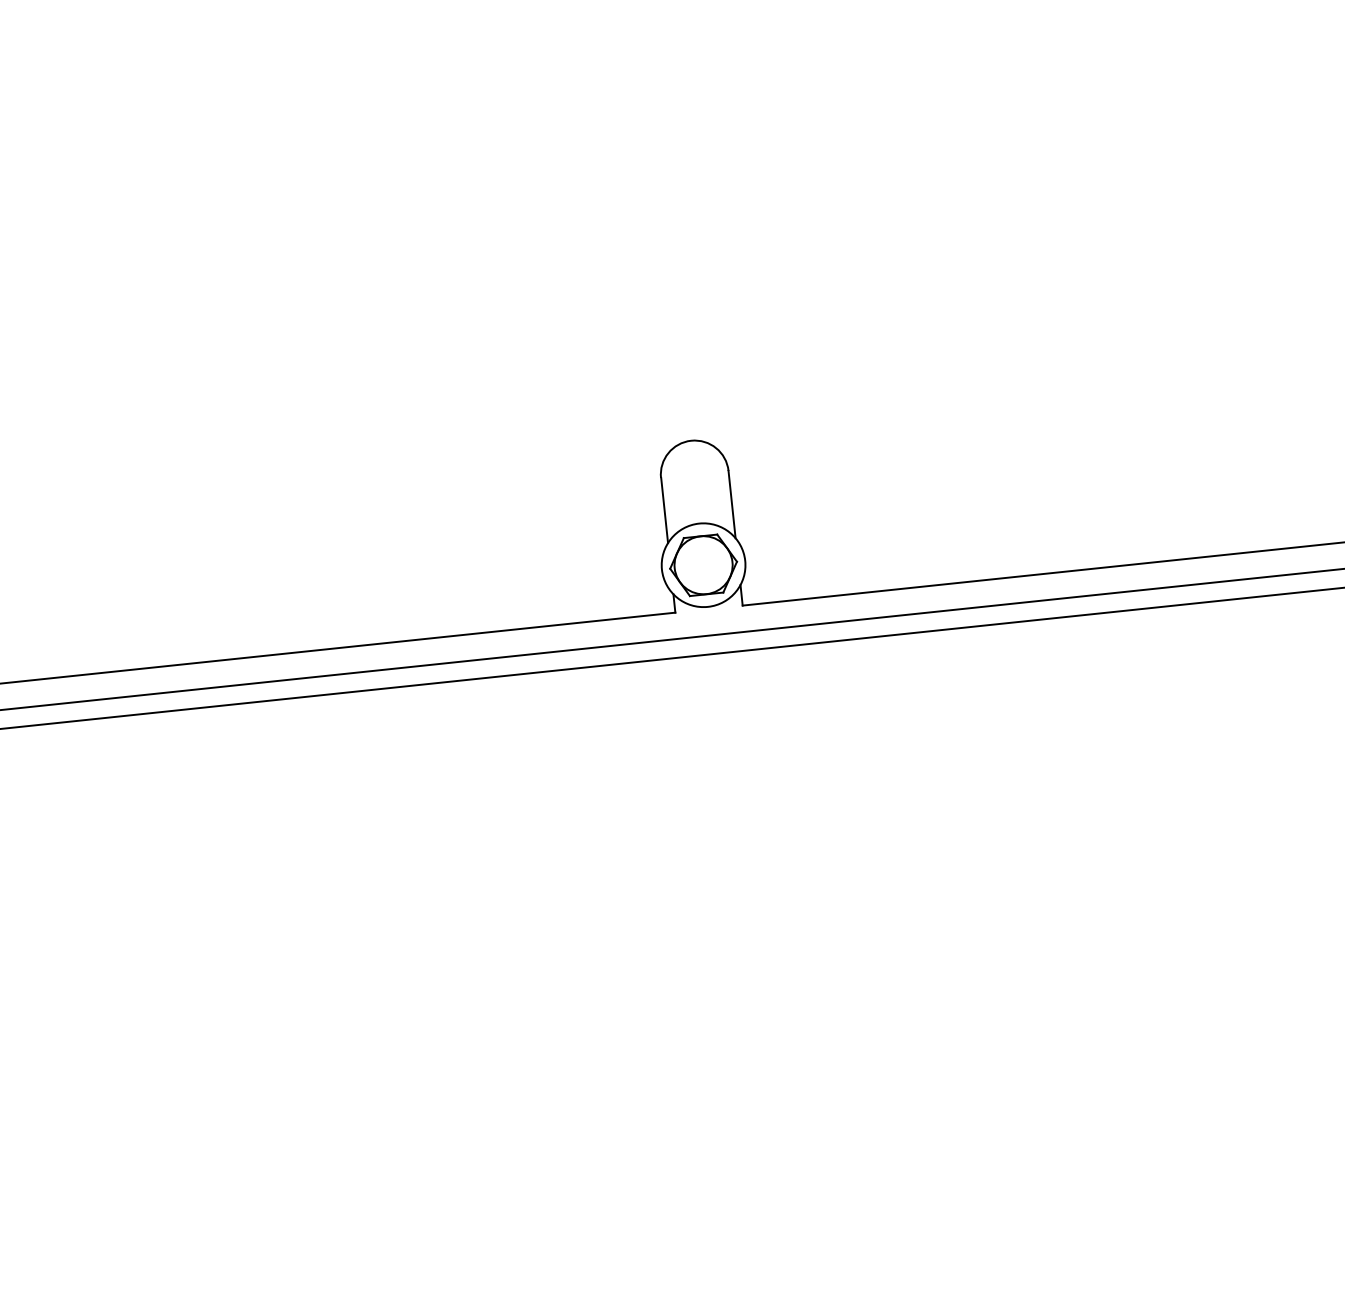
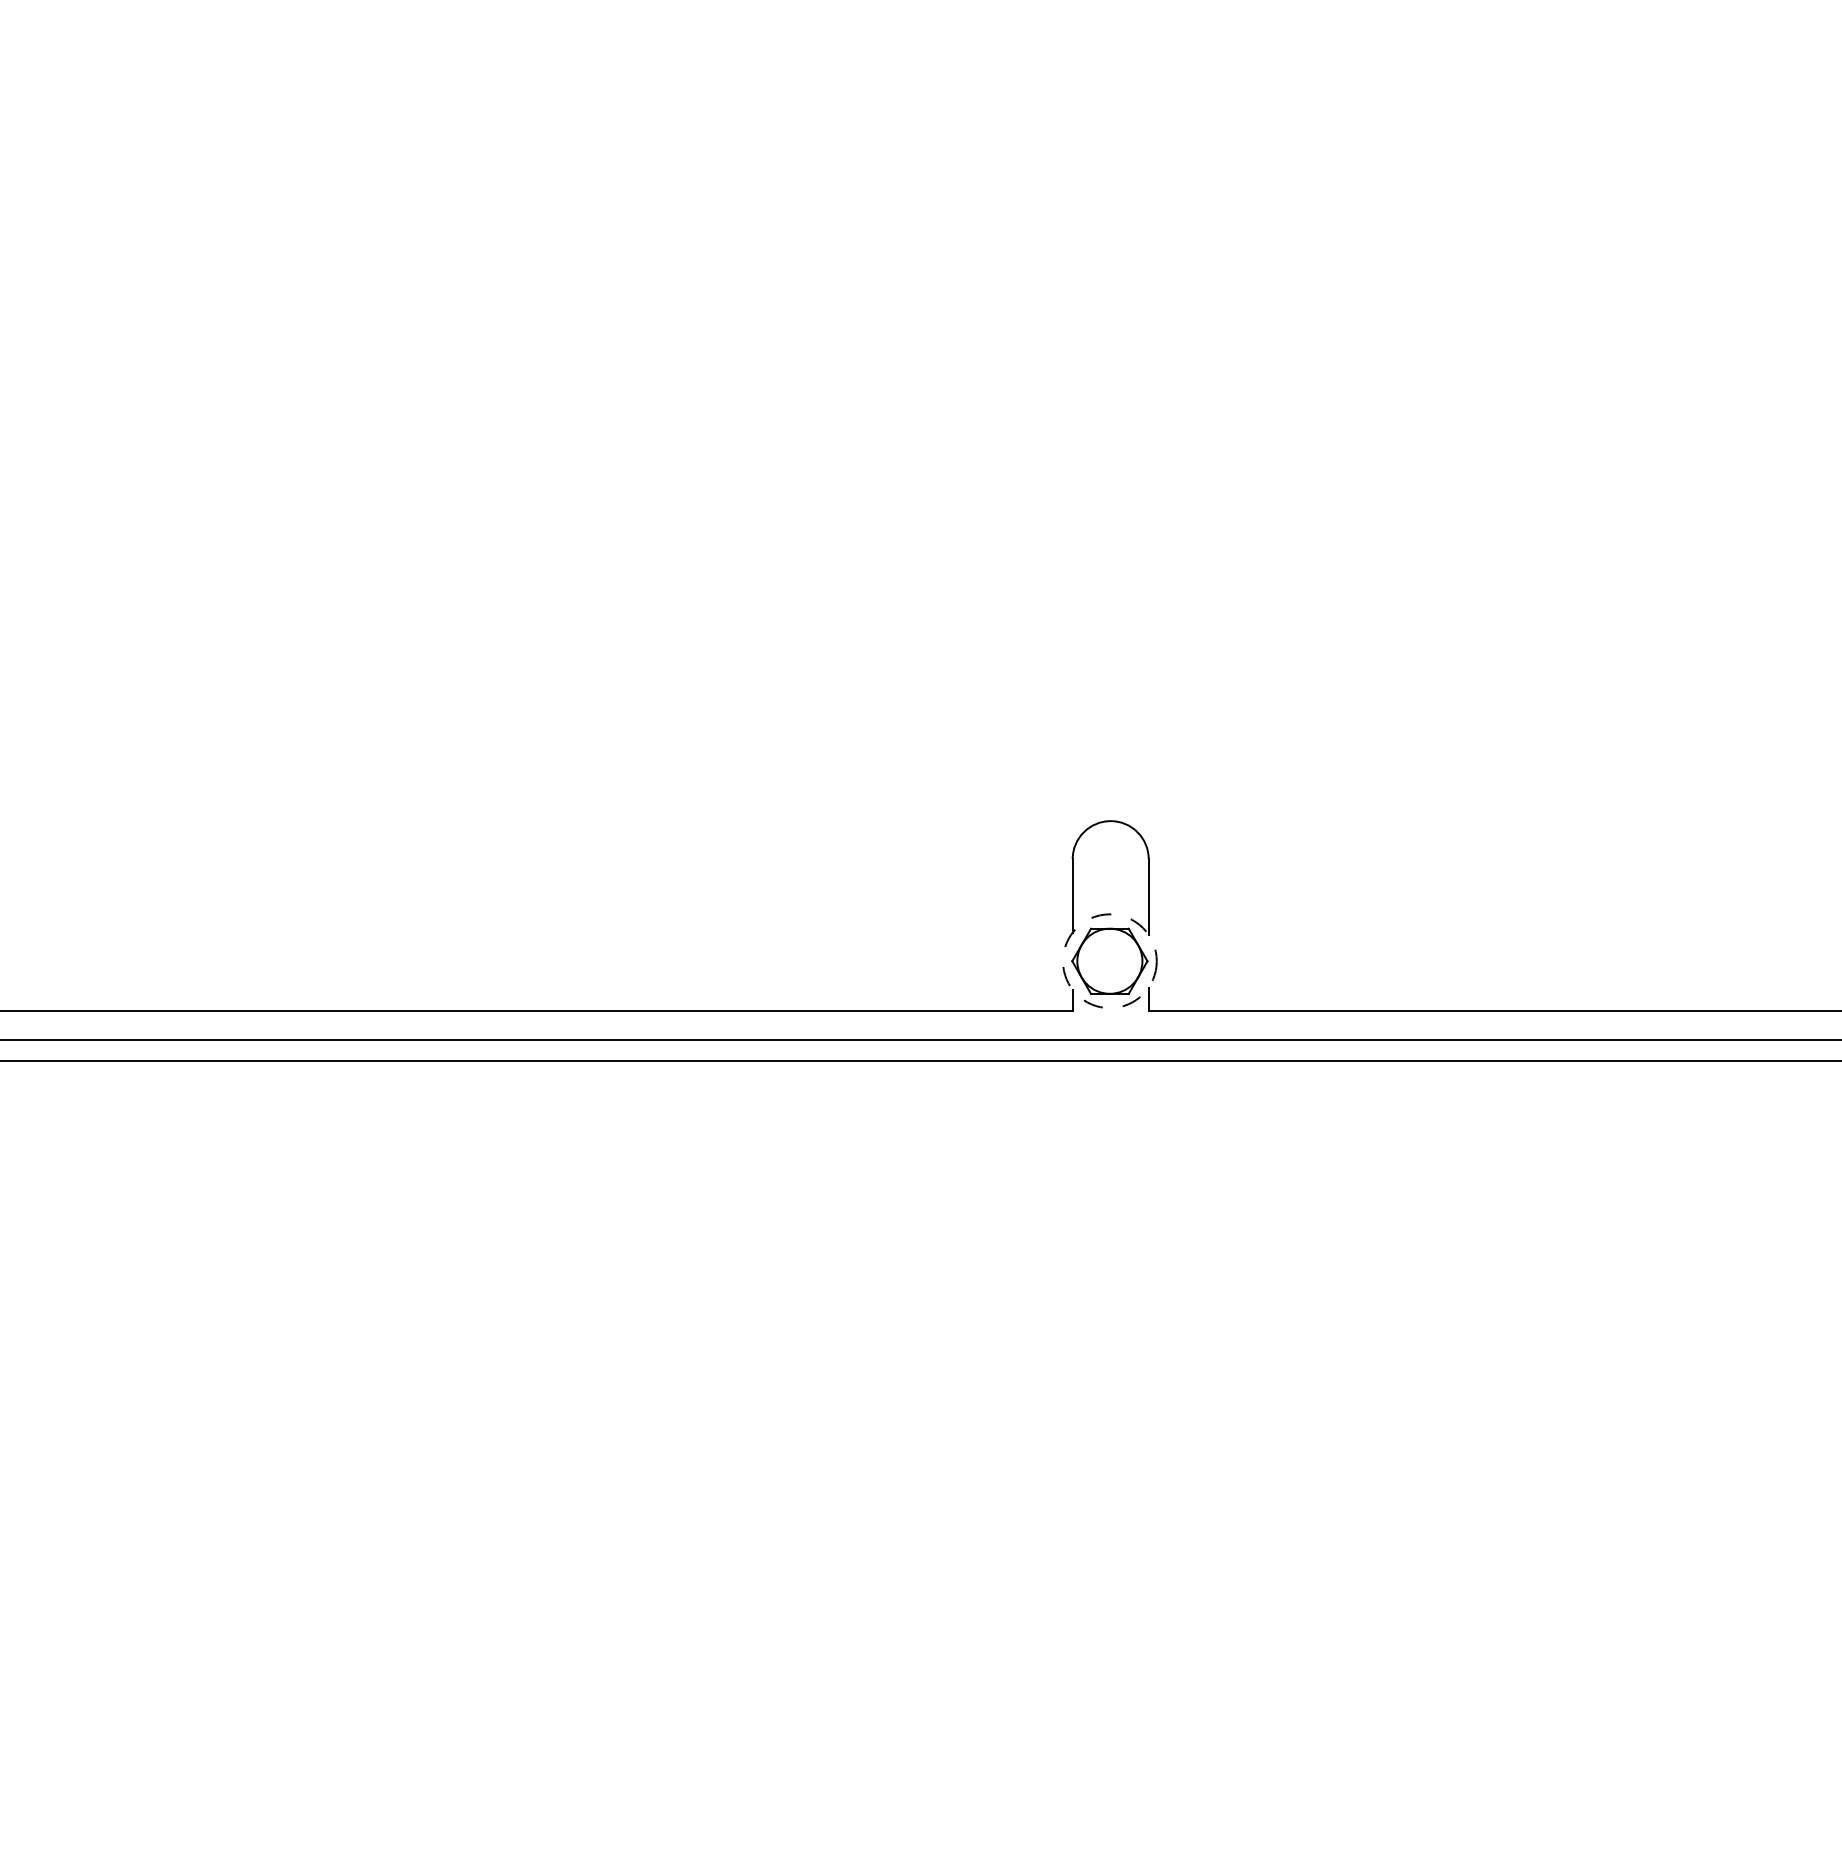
circle: (703, 565) -> (1109, 961), solid -> dashed

